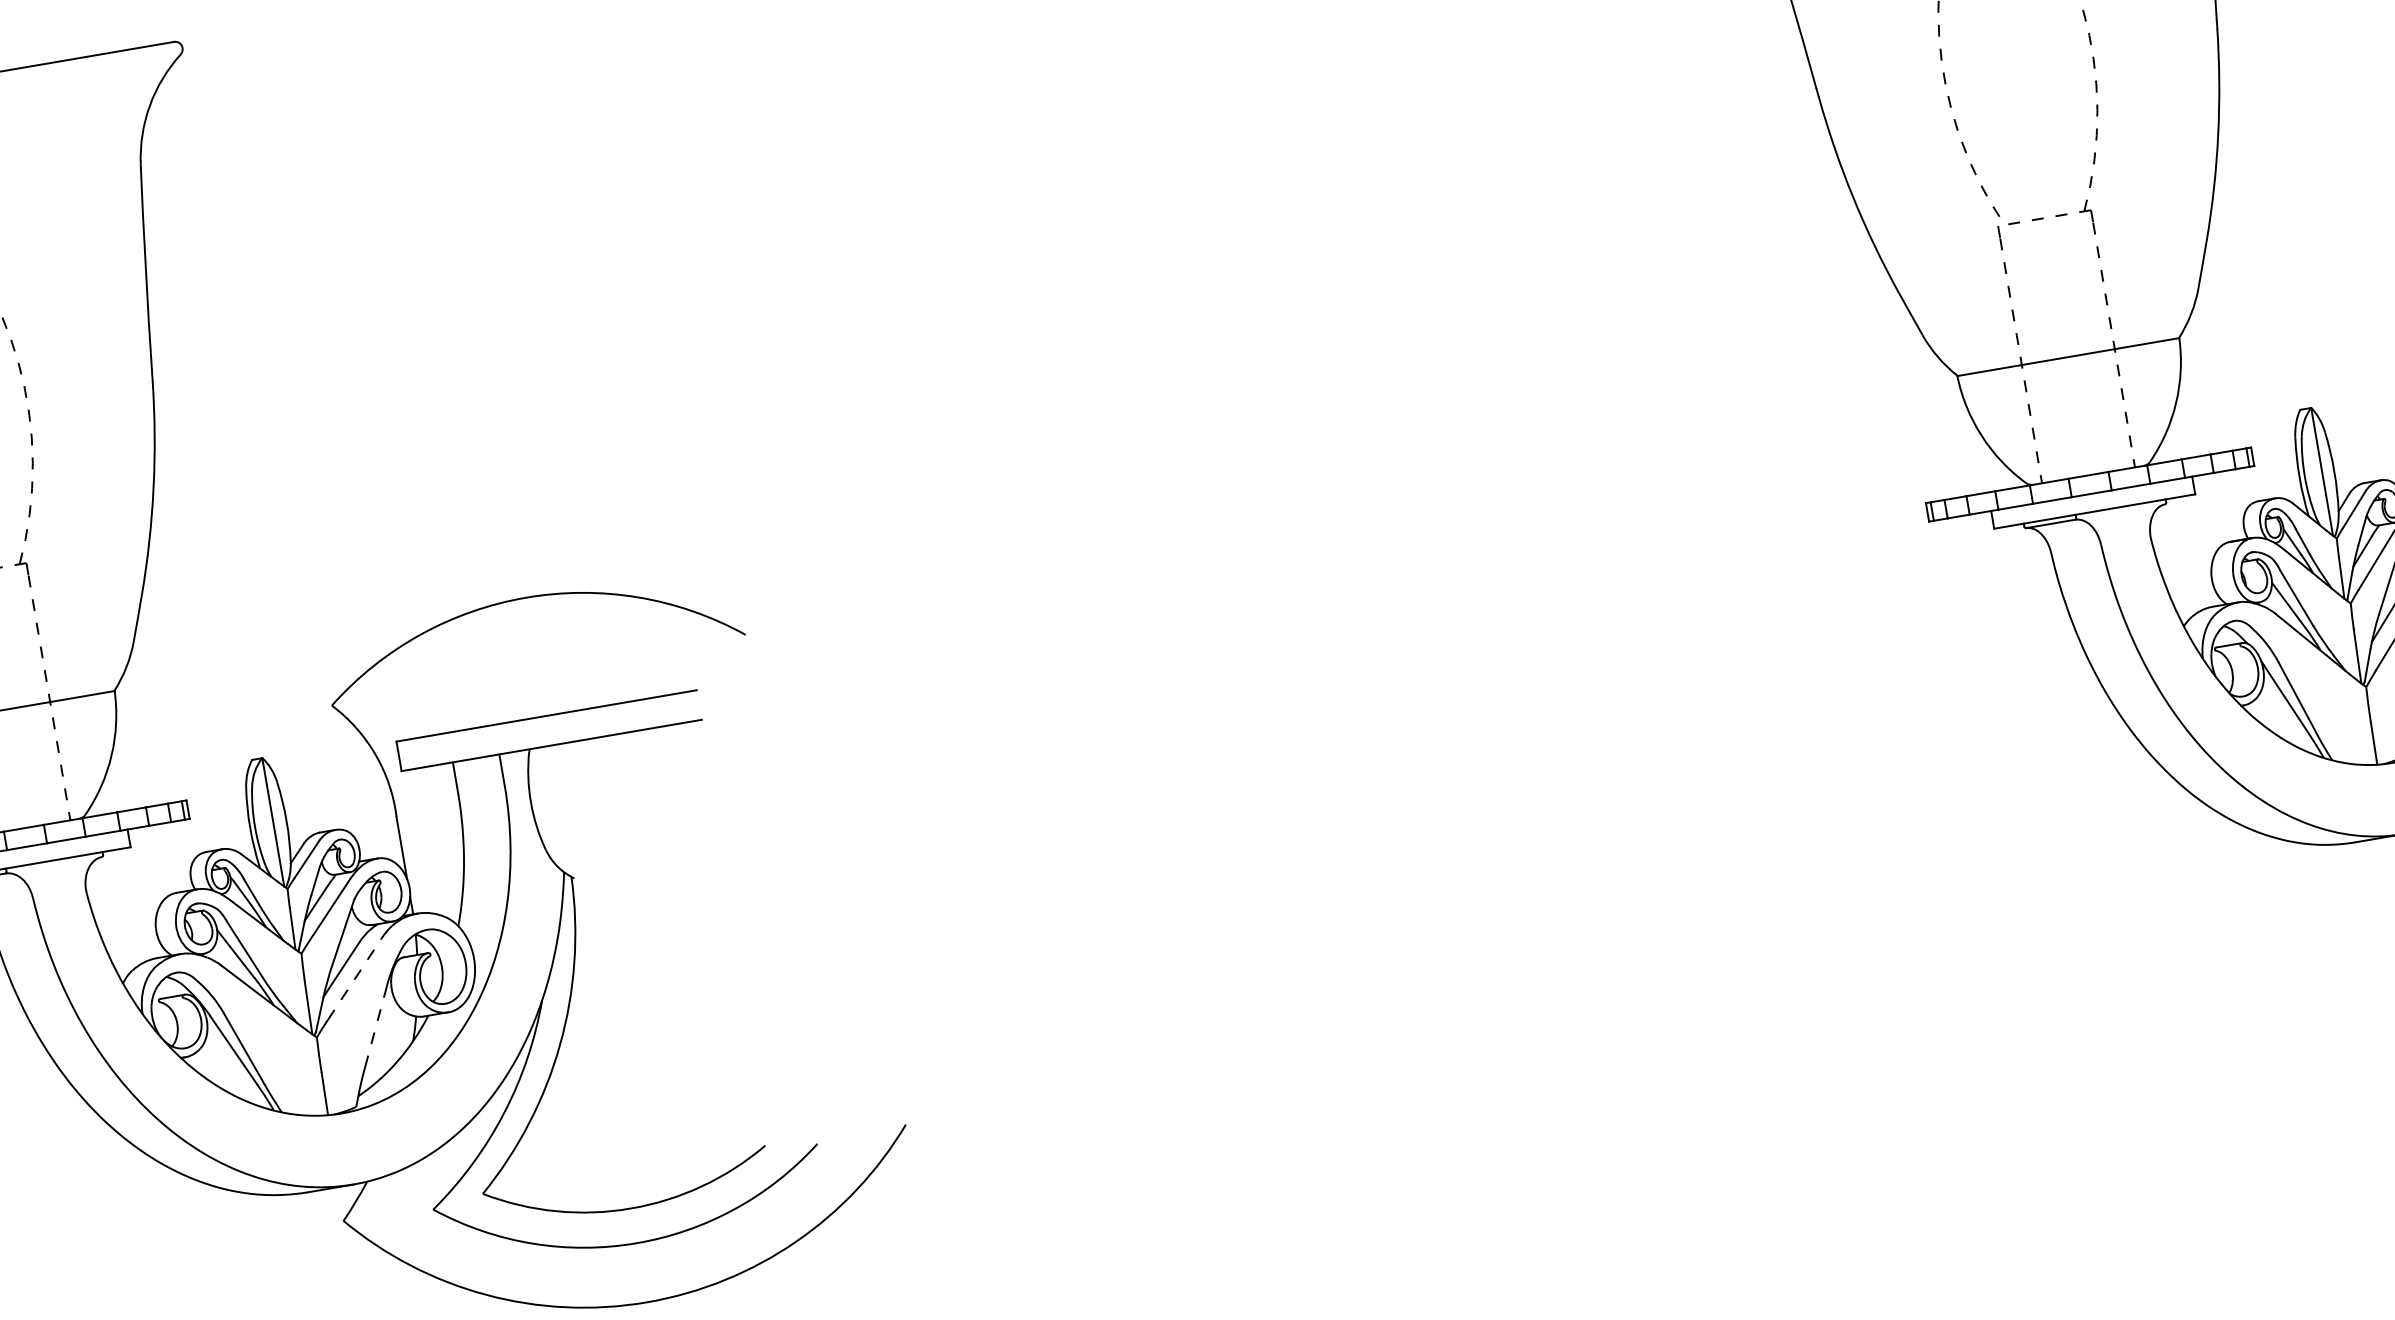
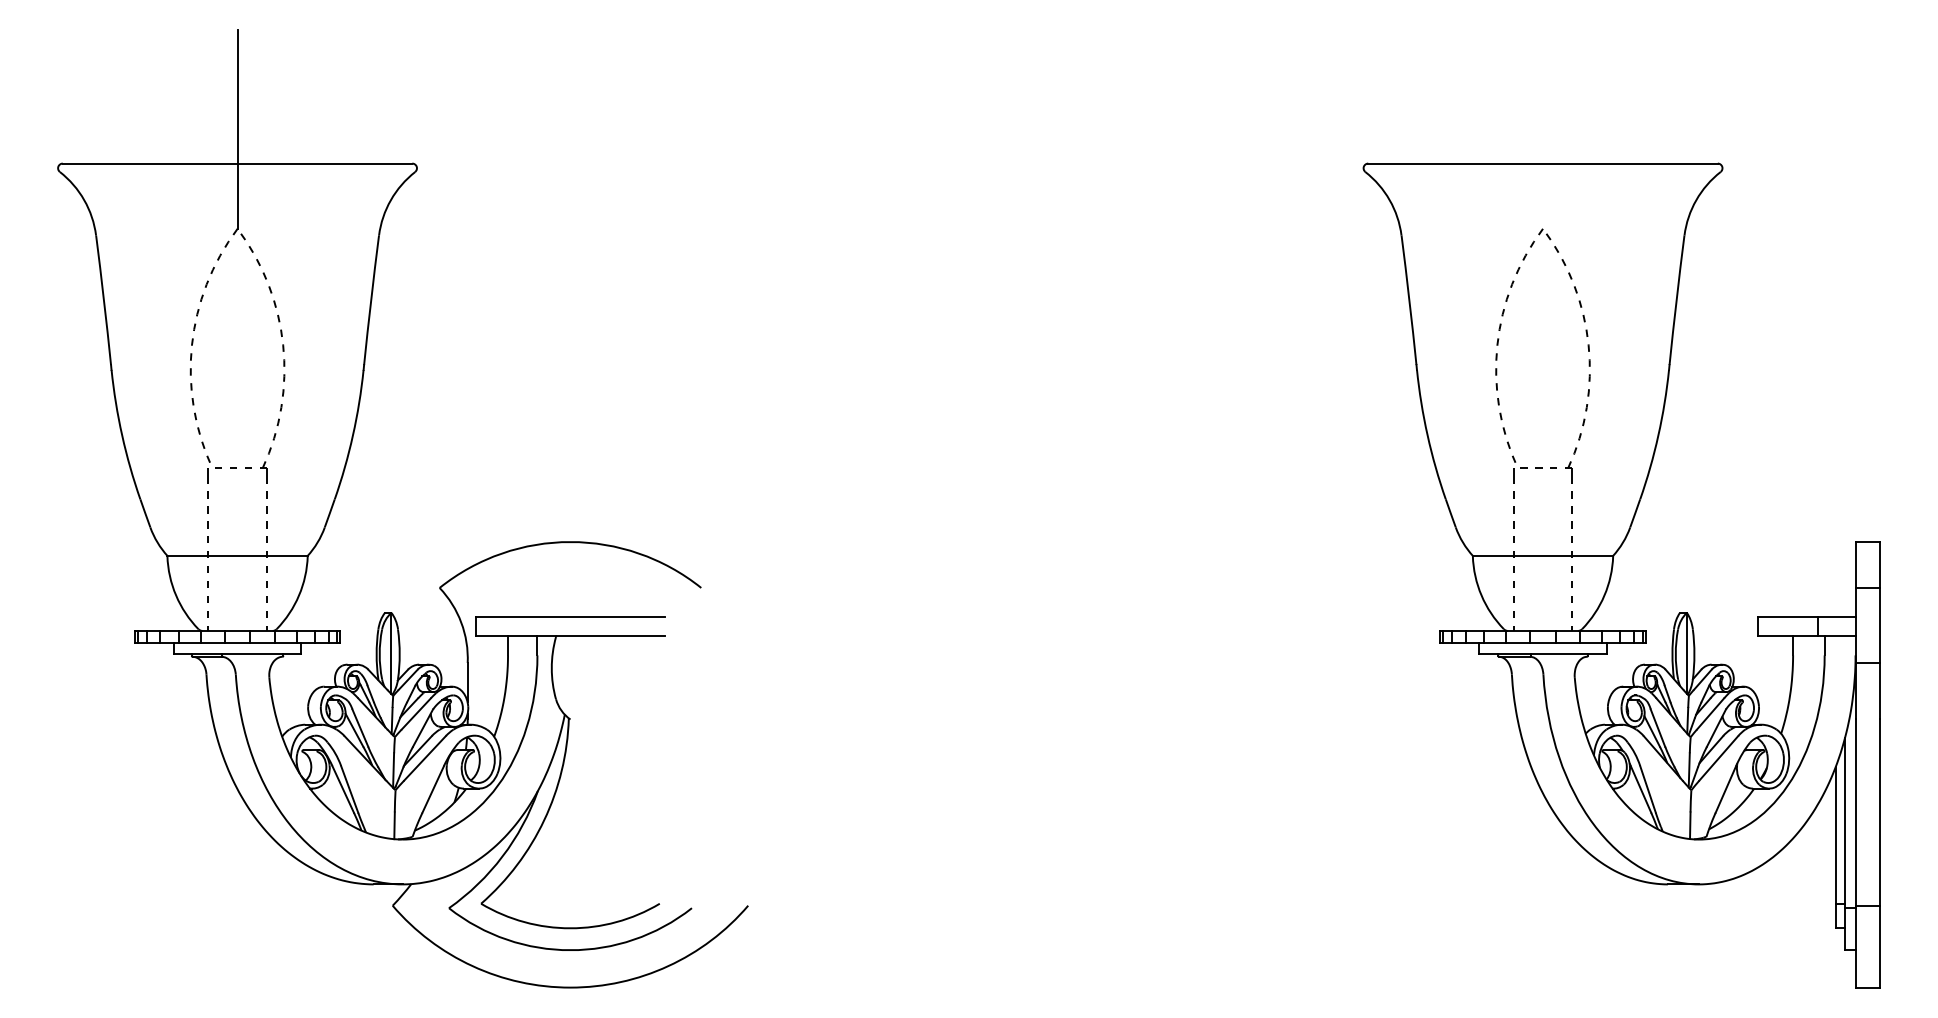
line: (355, 977) -> (425, 757), dashed -> solid
line: (376, 1026) -> (433, 789), dashed -> solid

